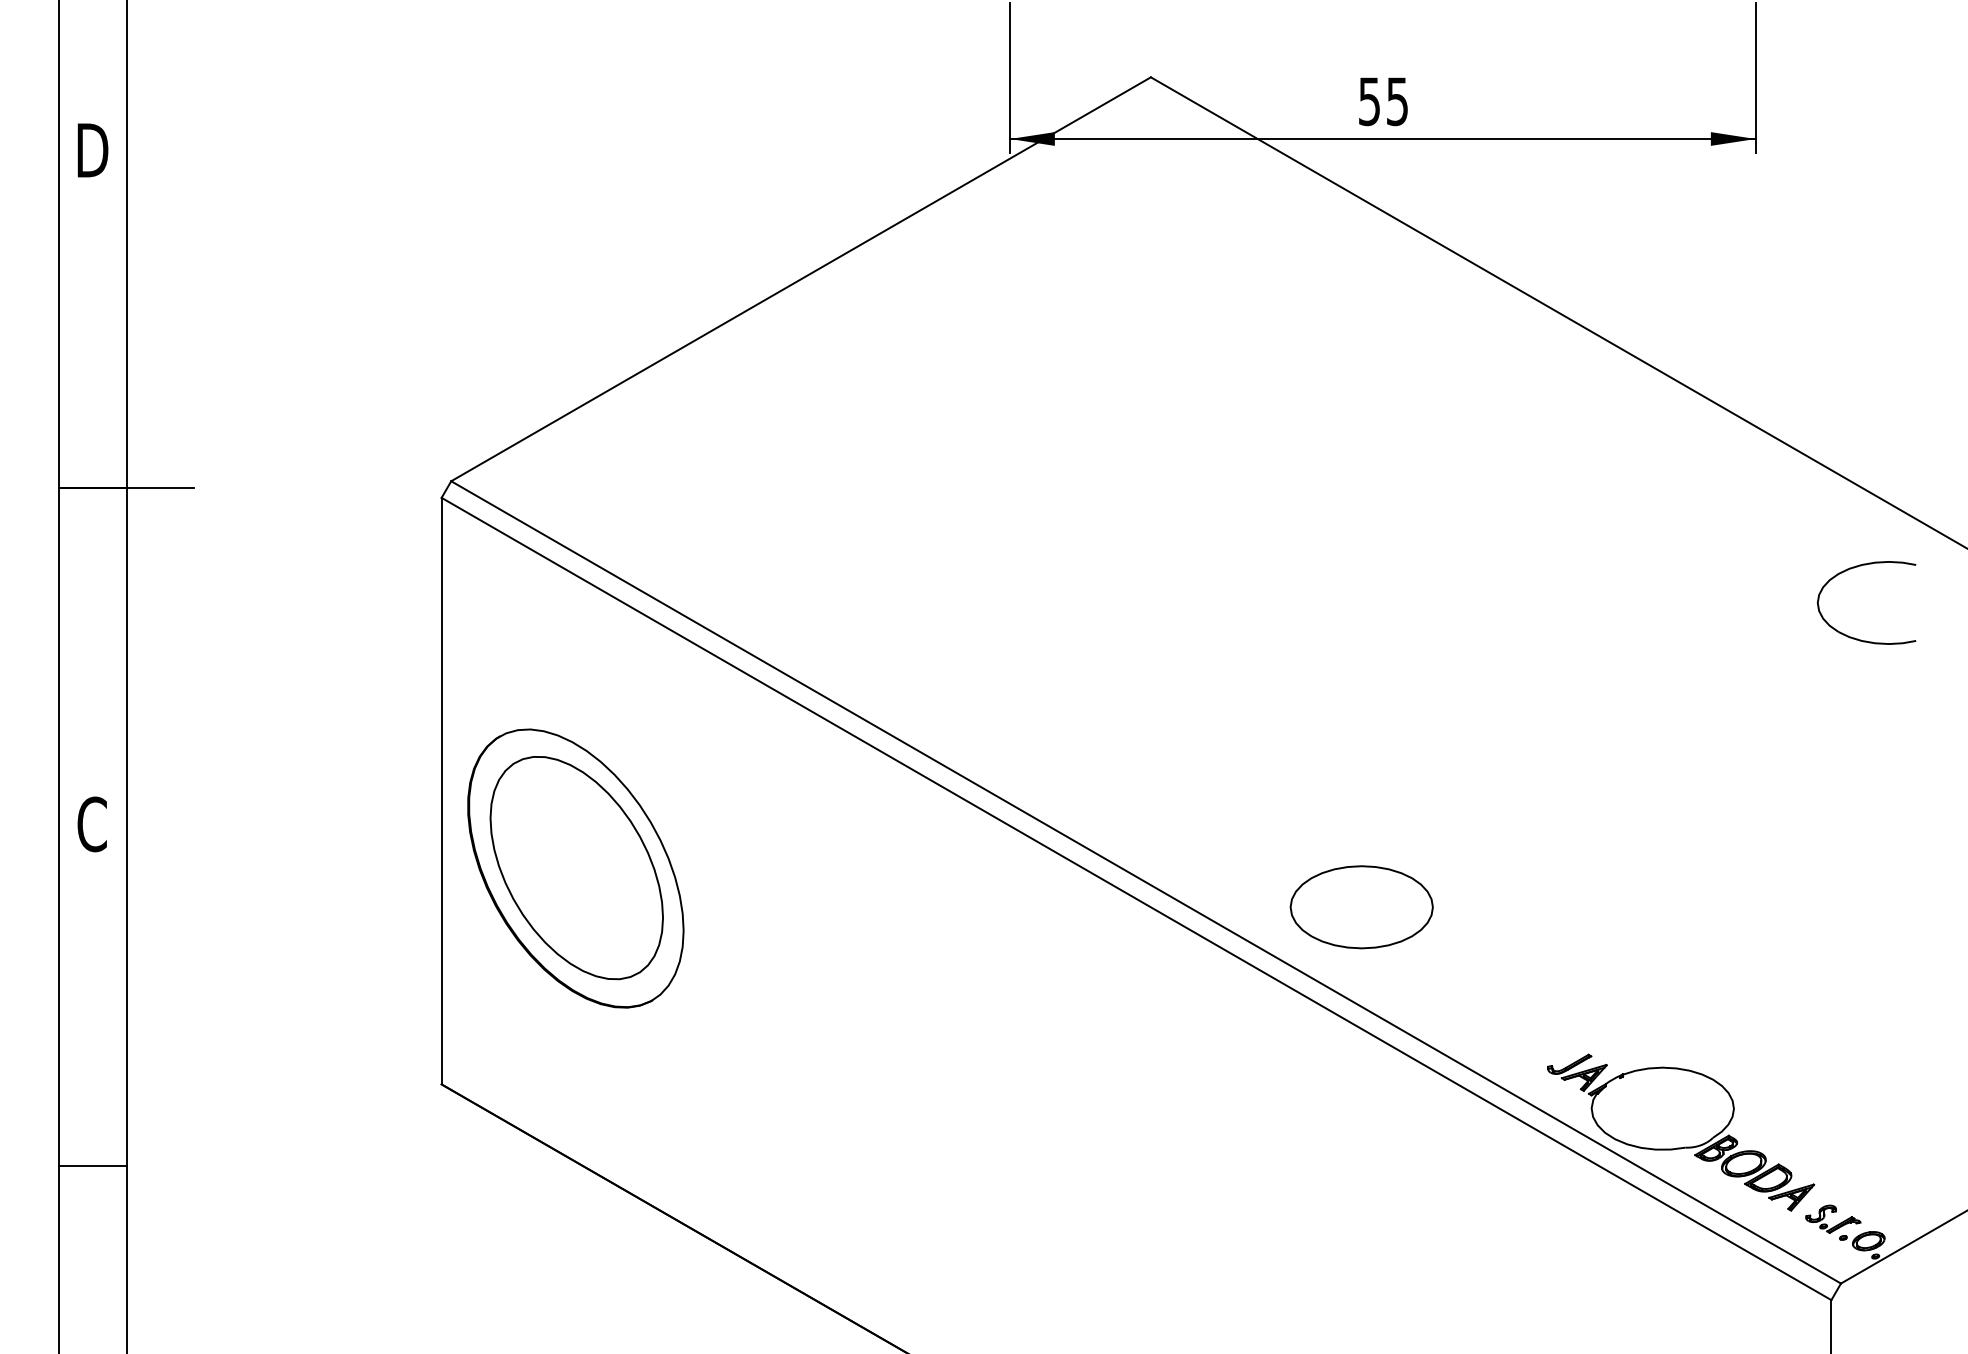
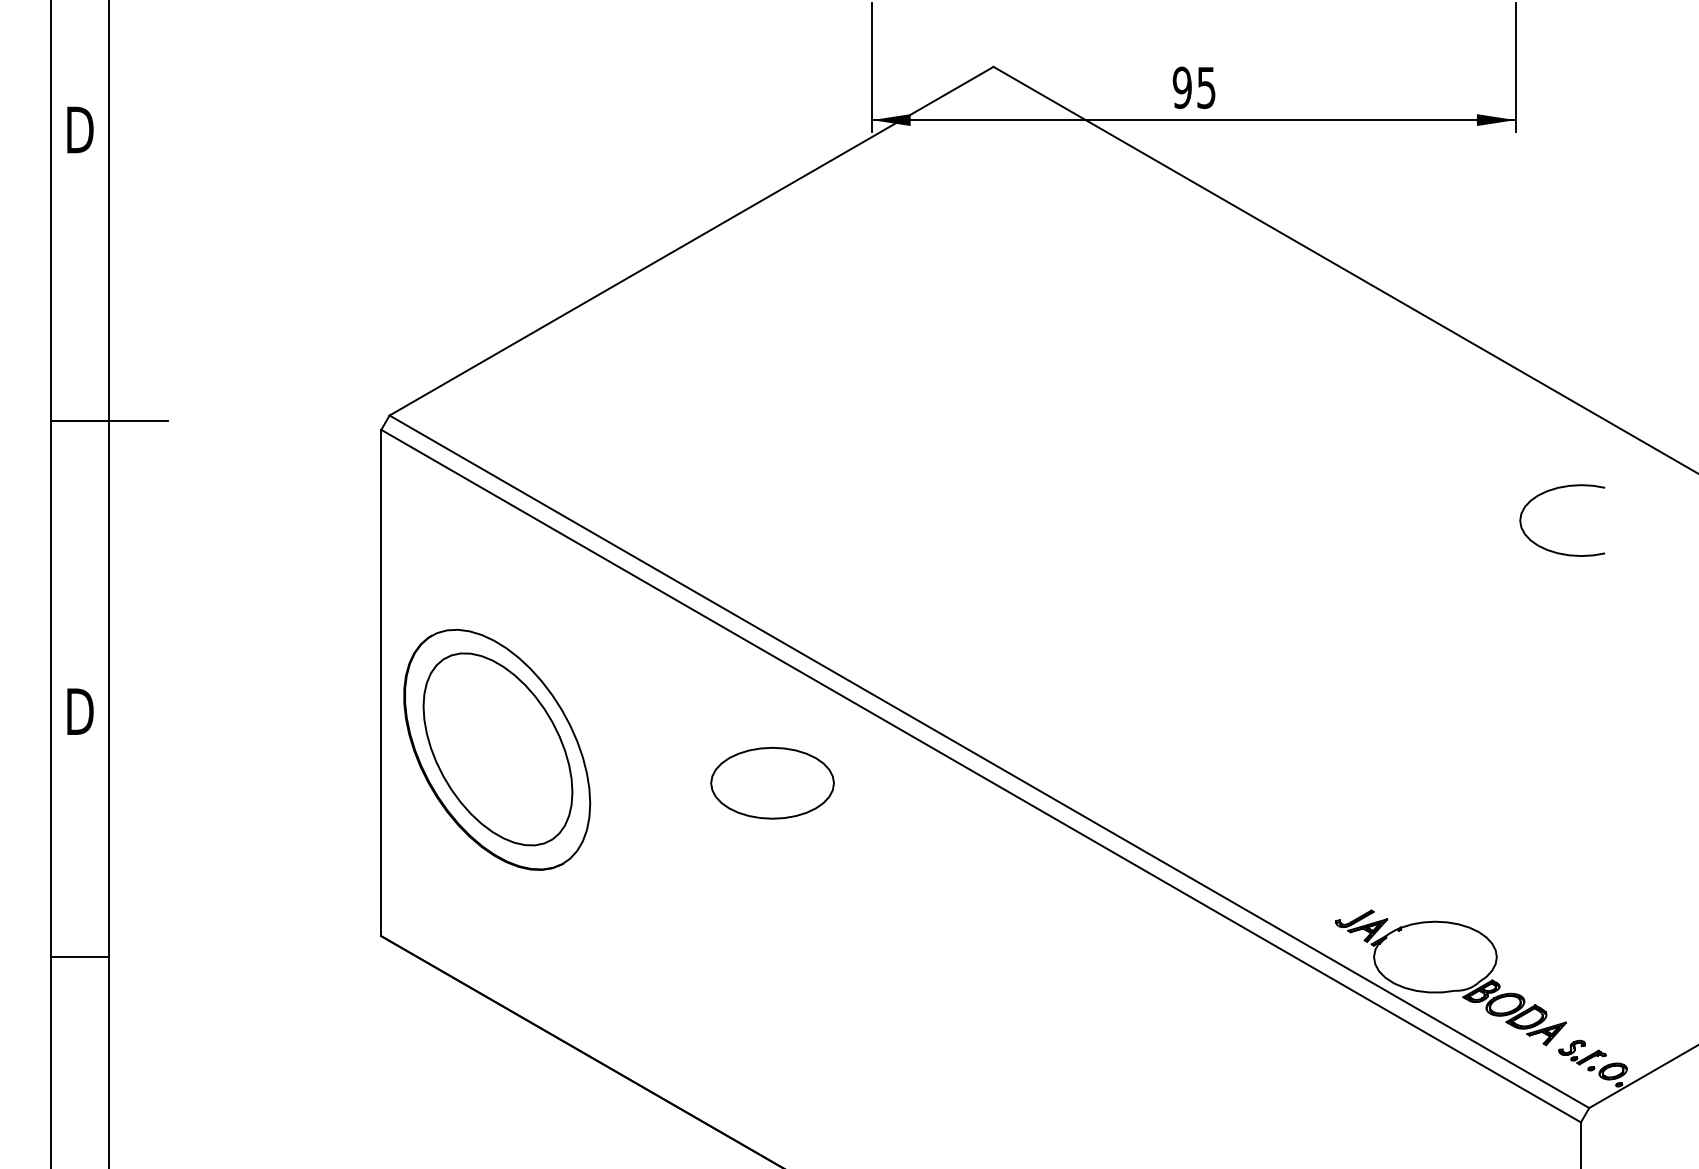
text: (1368, 101) -> (1181, 87), 55 -> 95
part: (1856, 568) -> (1553, 490), moved
text: (93, 824) -> (80, 711), C -> D
part: (1361, 907) -> (772, 783), moved
line: (91, 1165) -> (79, 957), moved

